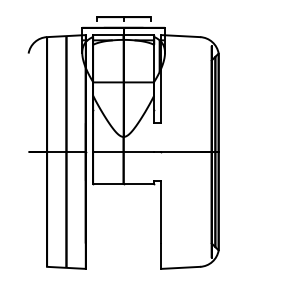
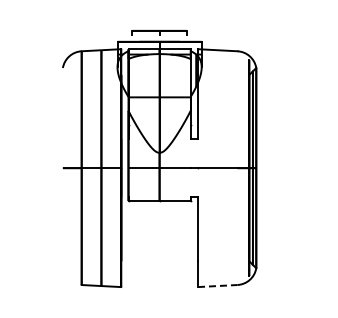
line: (180, 268) -> (217, 286), solid -> dashed

